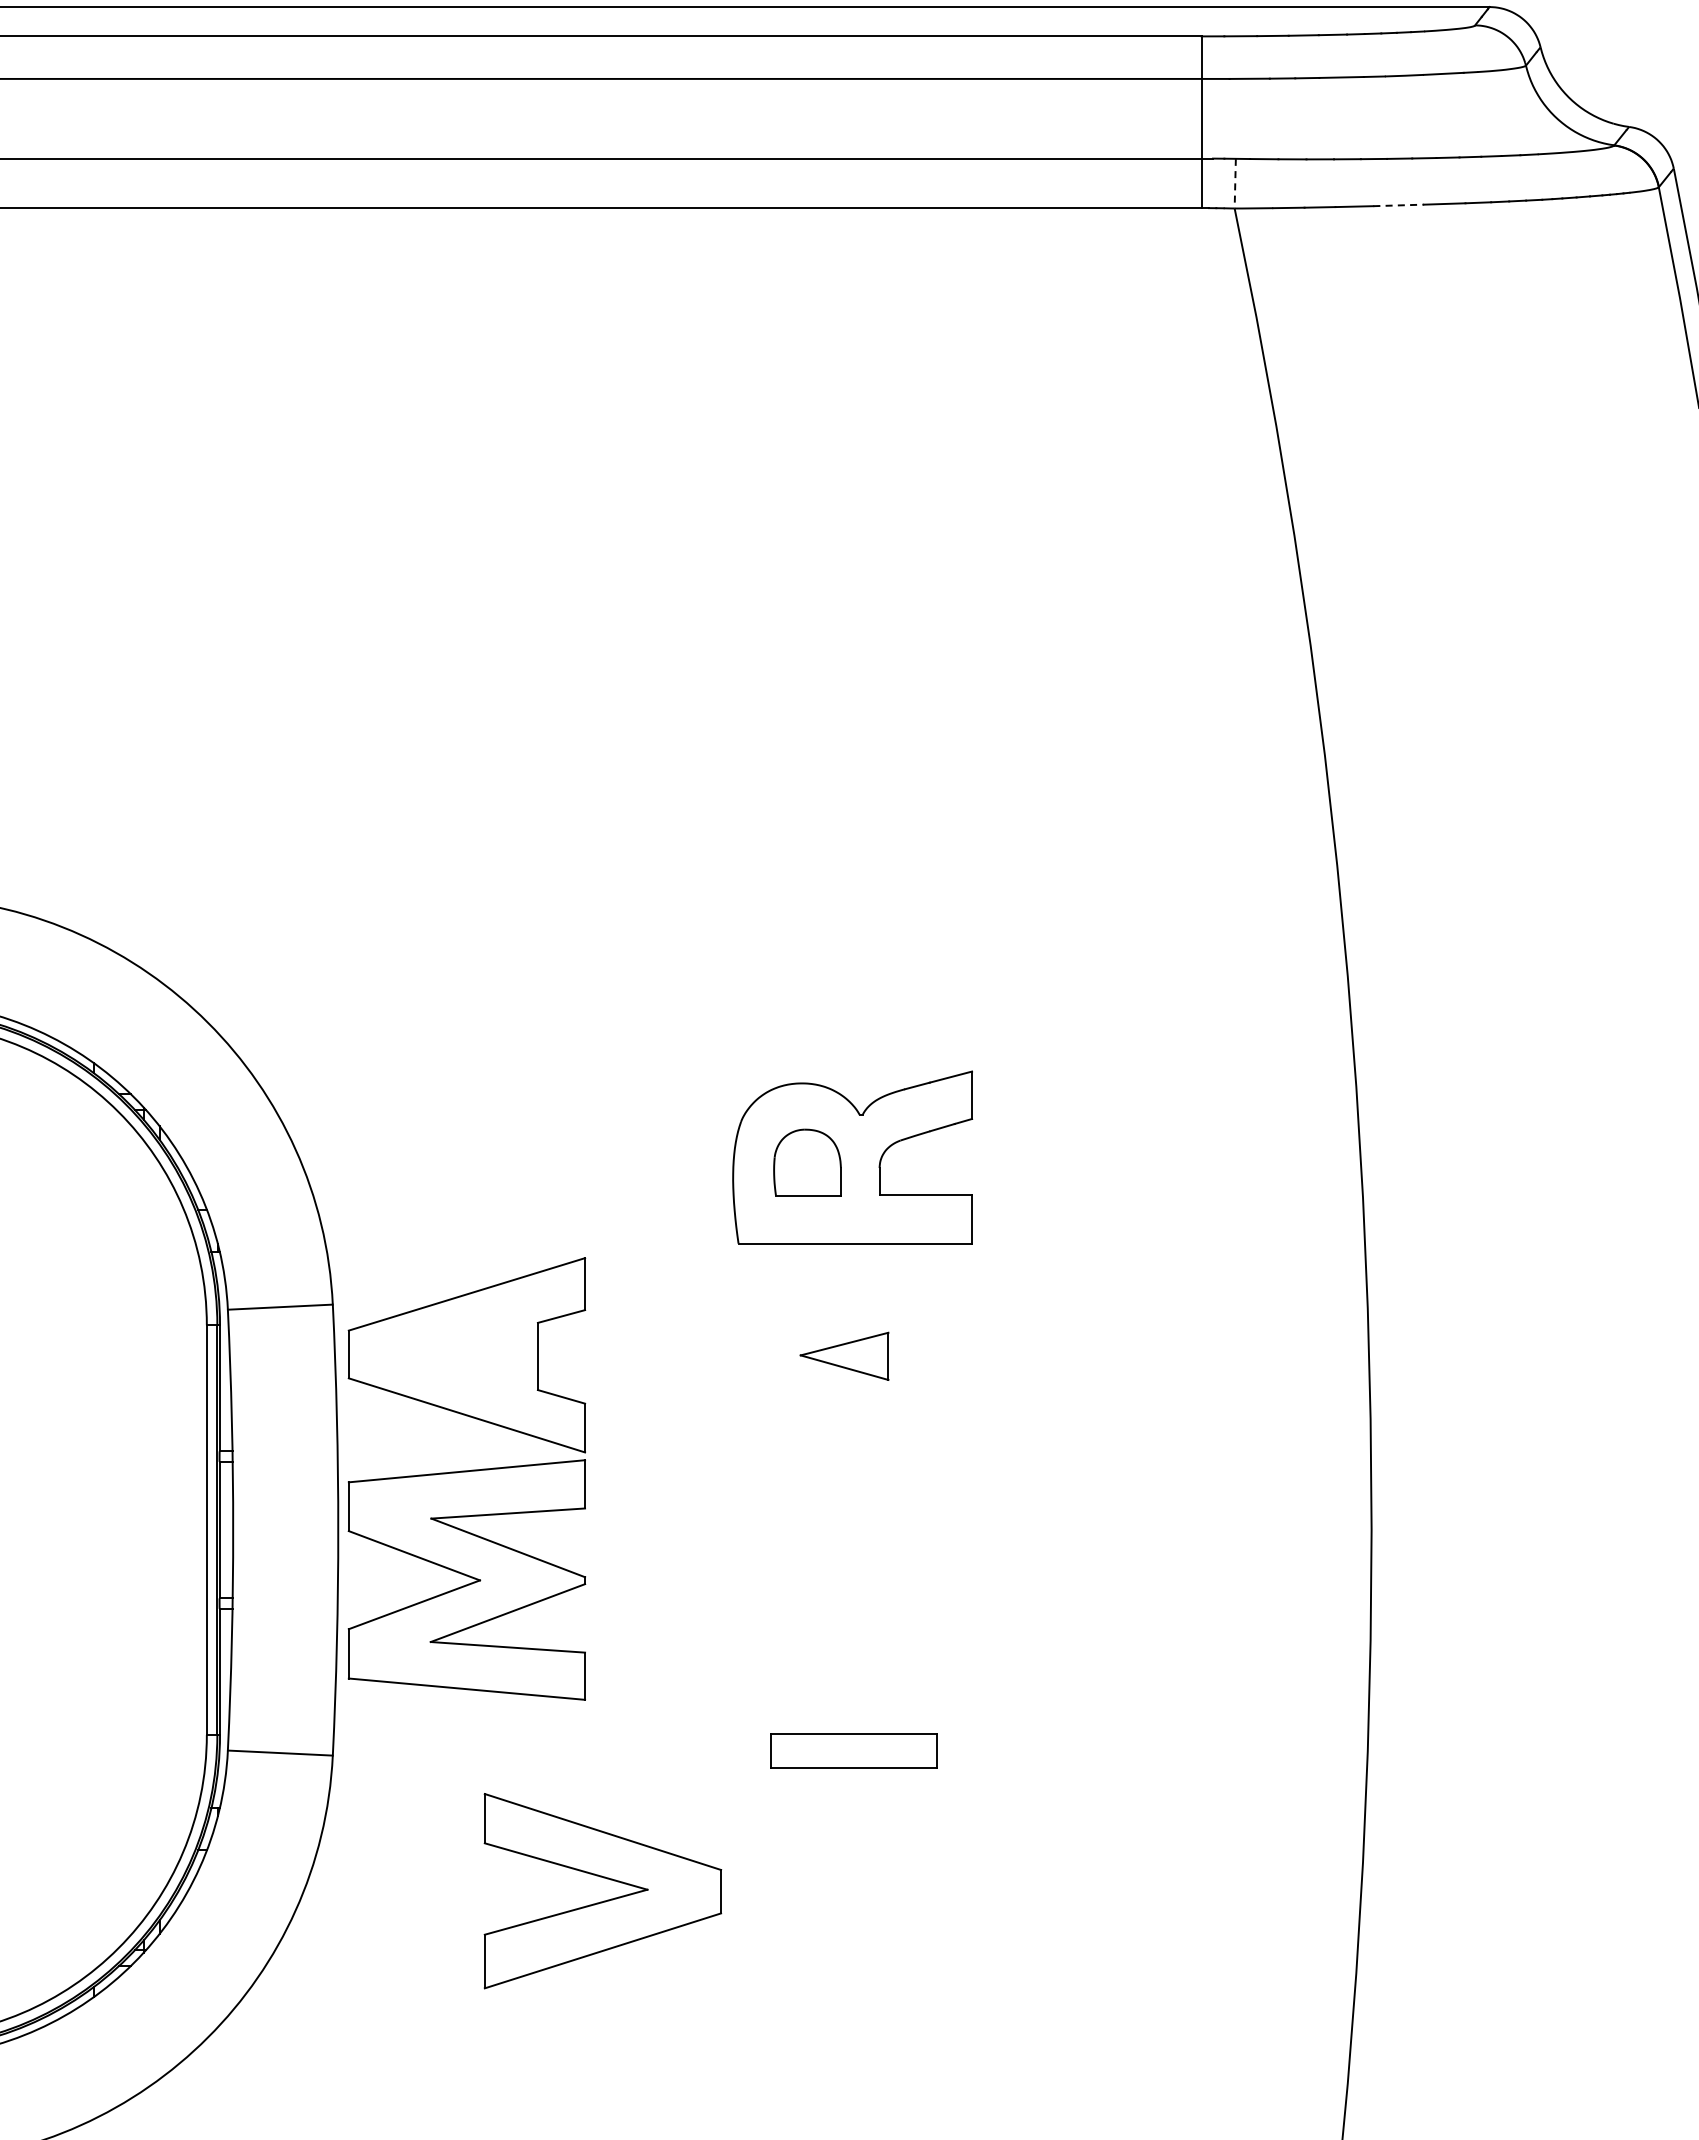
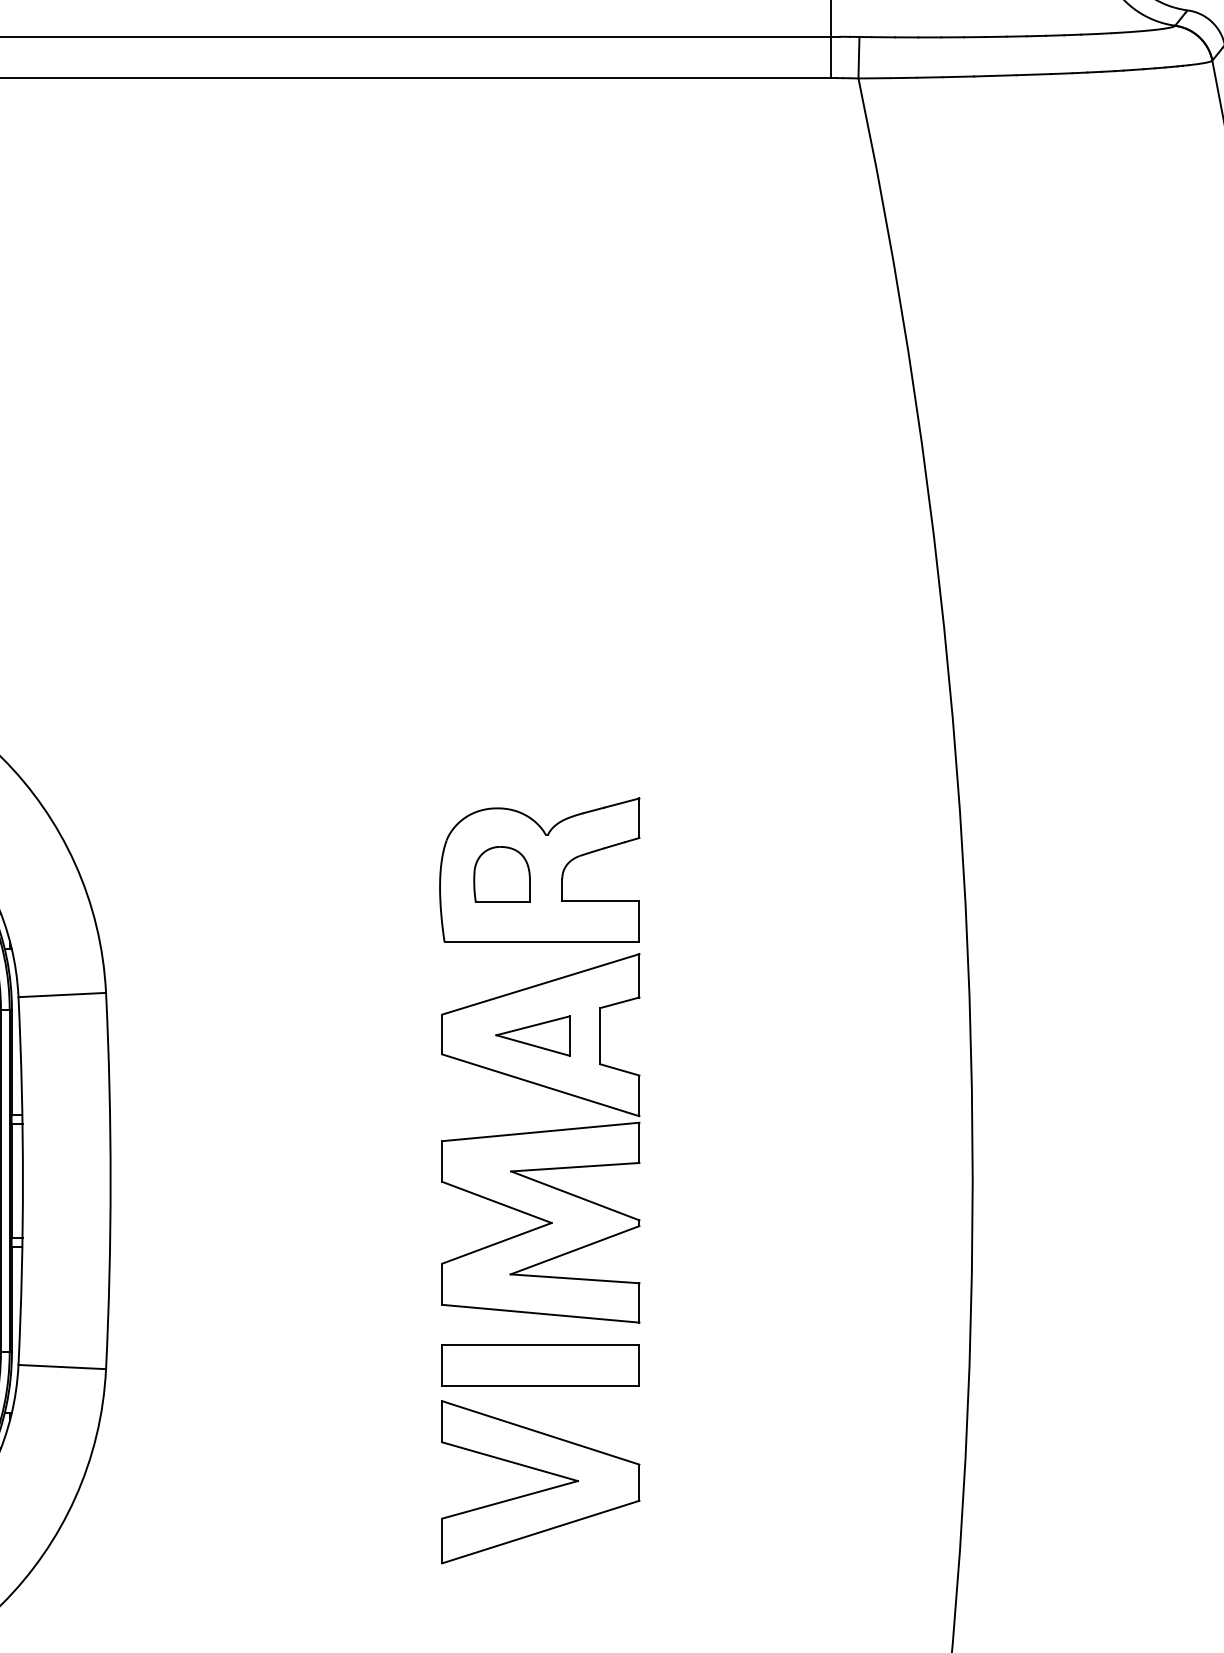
line: (1235, 183) -> (859, 57), dashed -> solid
line: (1399, 205) -> (995, 75), dashed -> solid
part: (466, 1478) -> (540, 1137), moved
part: (853, 1750) -> (540, 1364), size x1.43
part: (604, 1900) -> (542, 1490), moved

